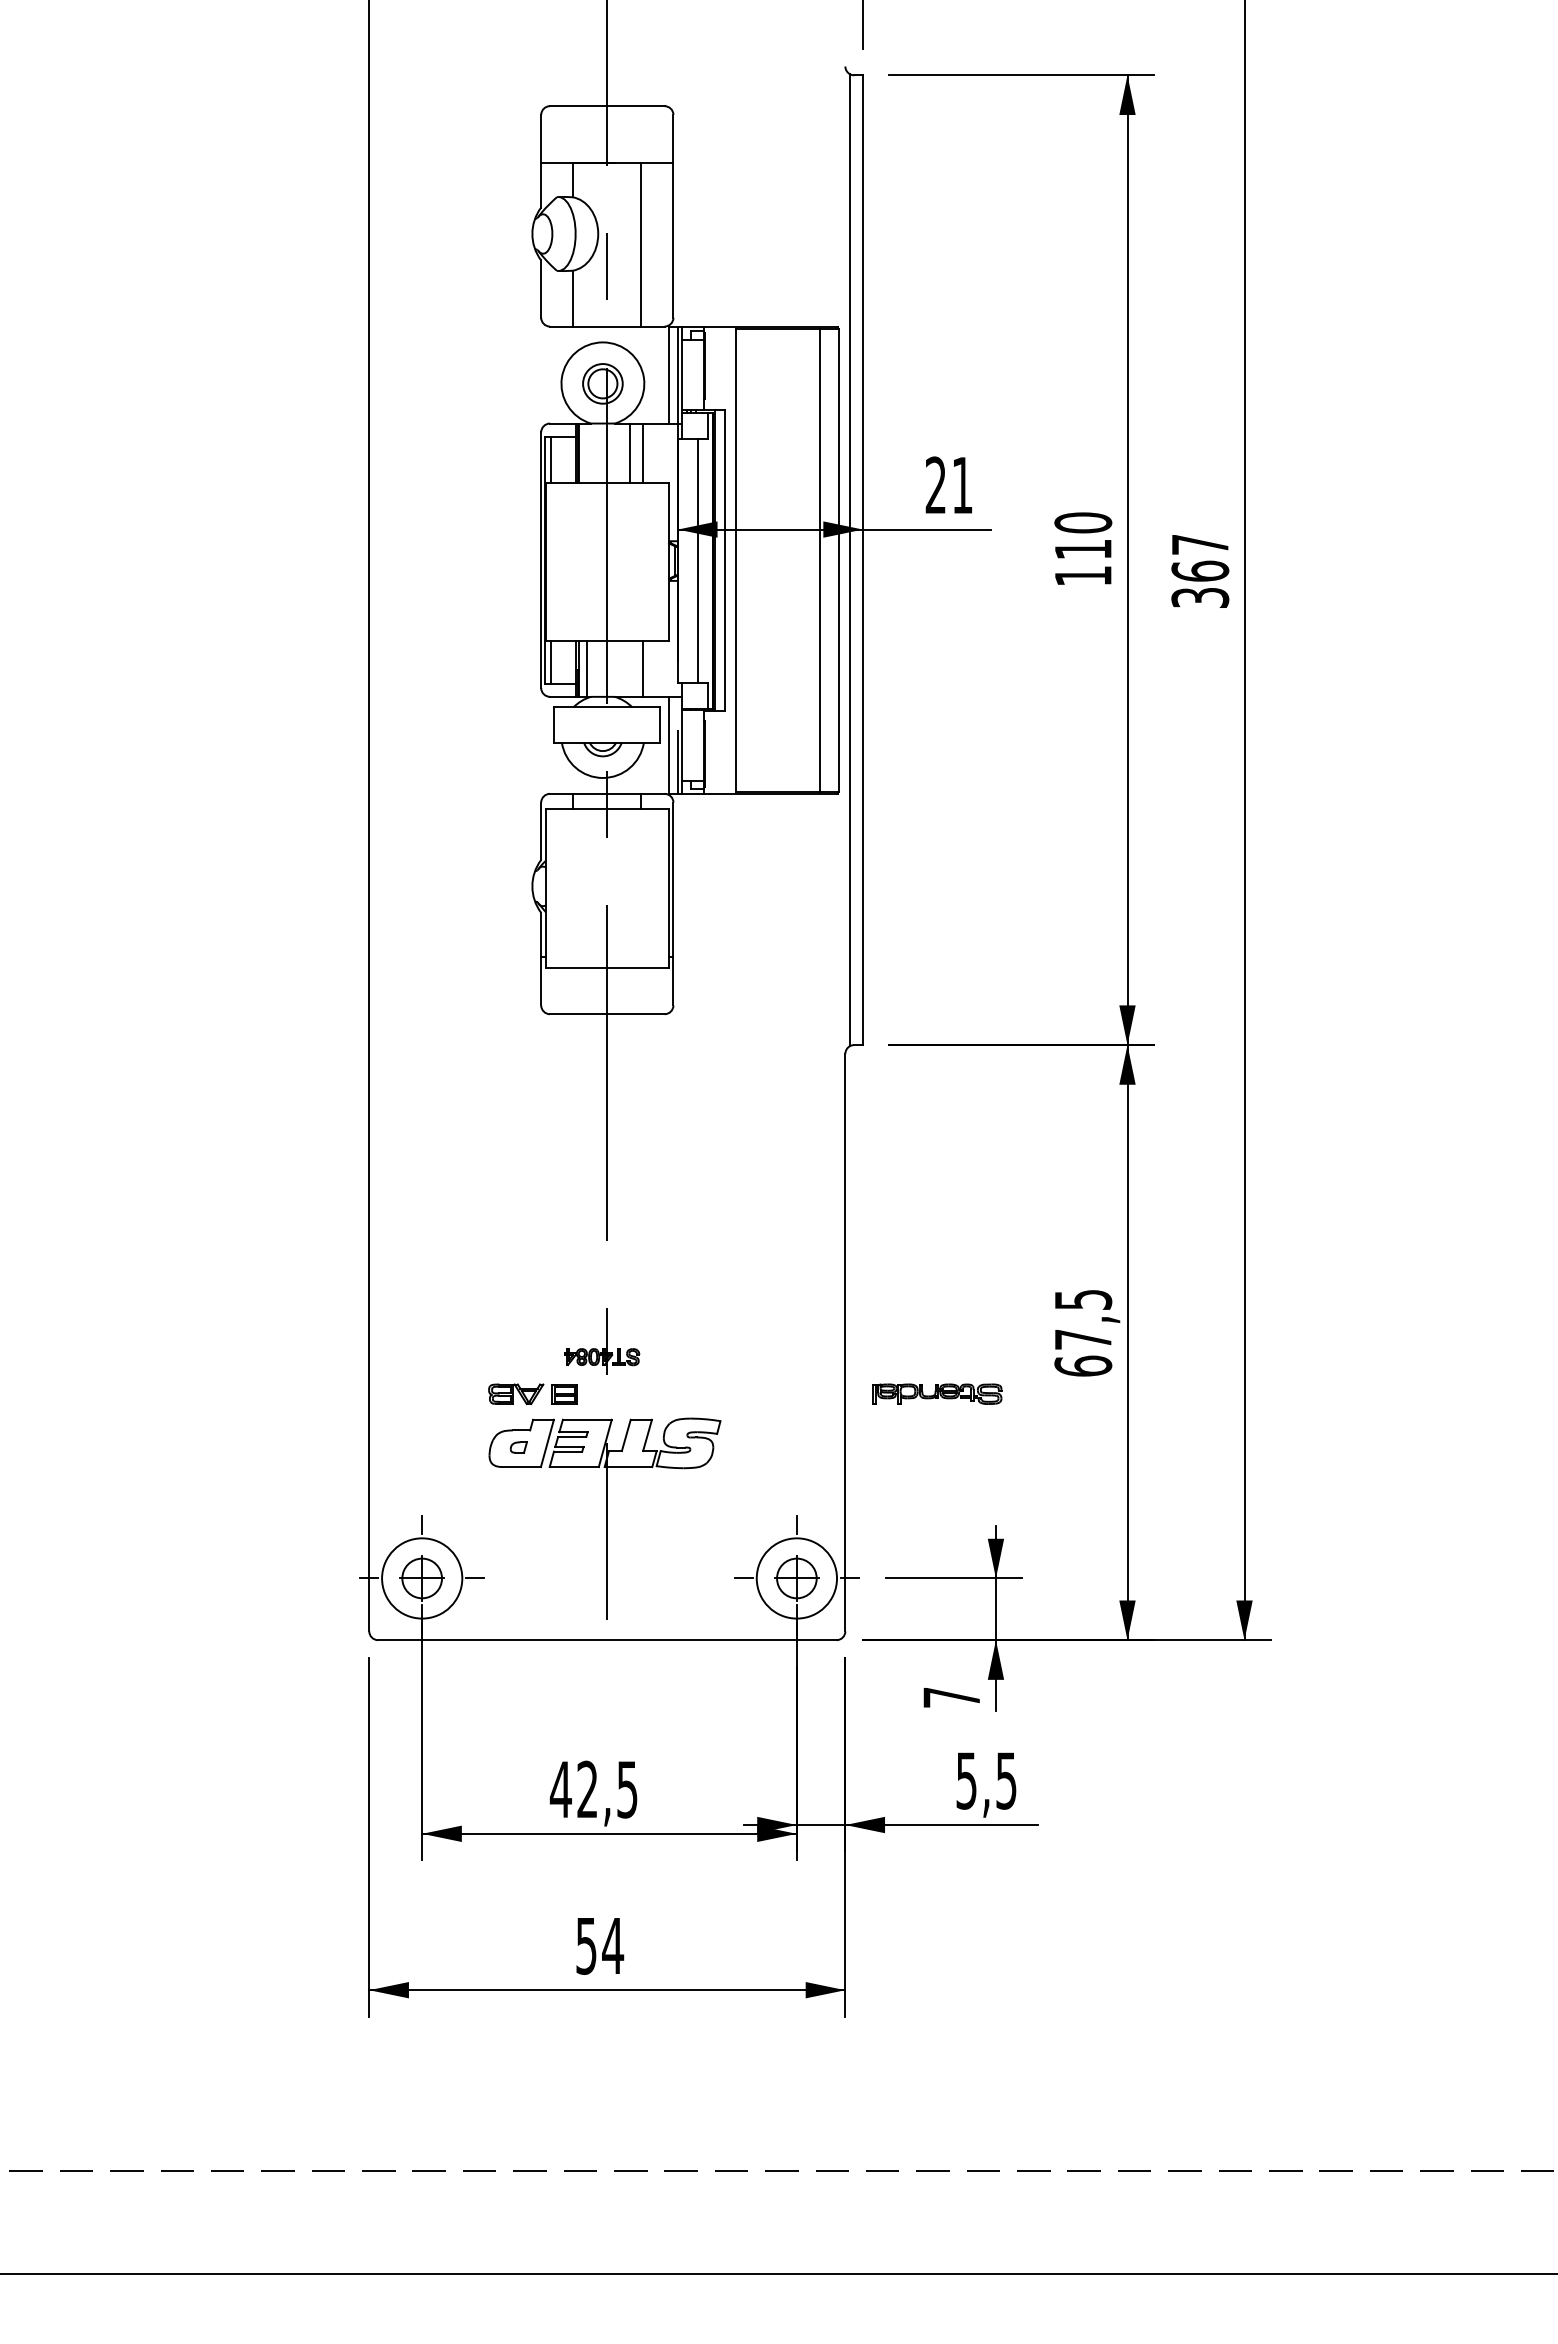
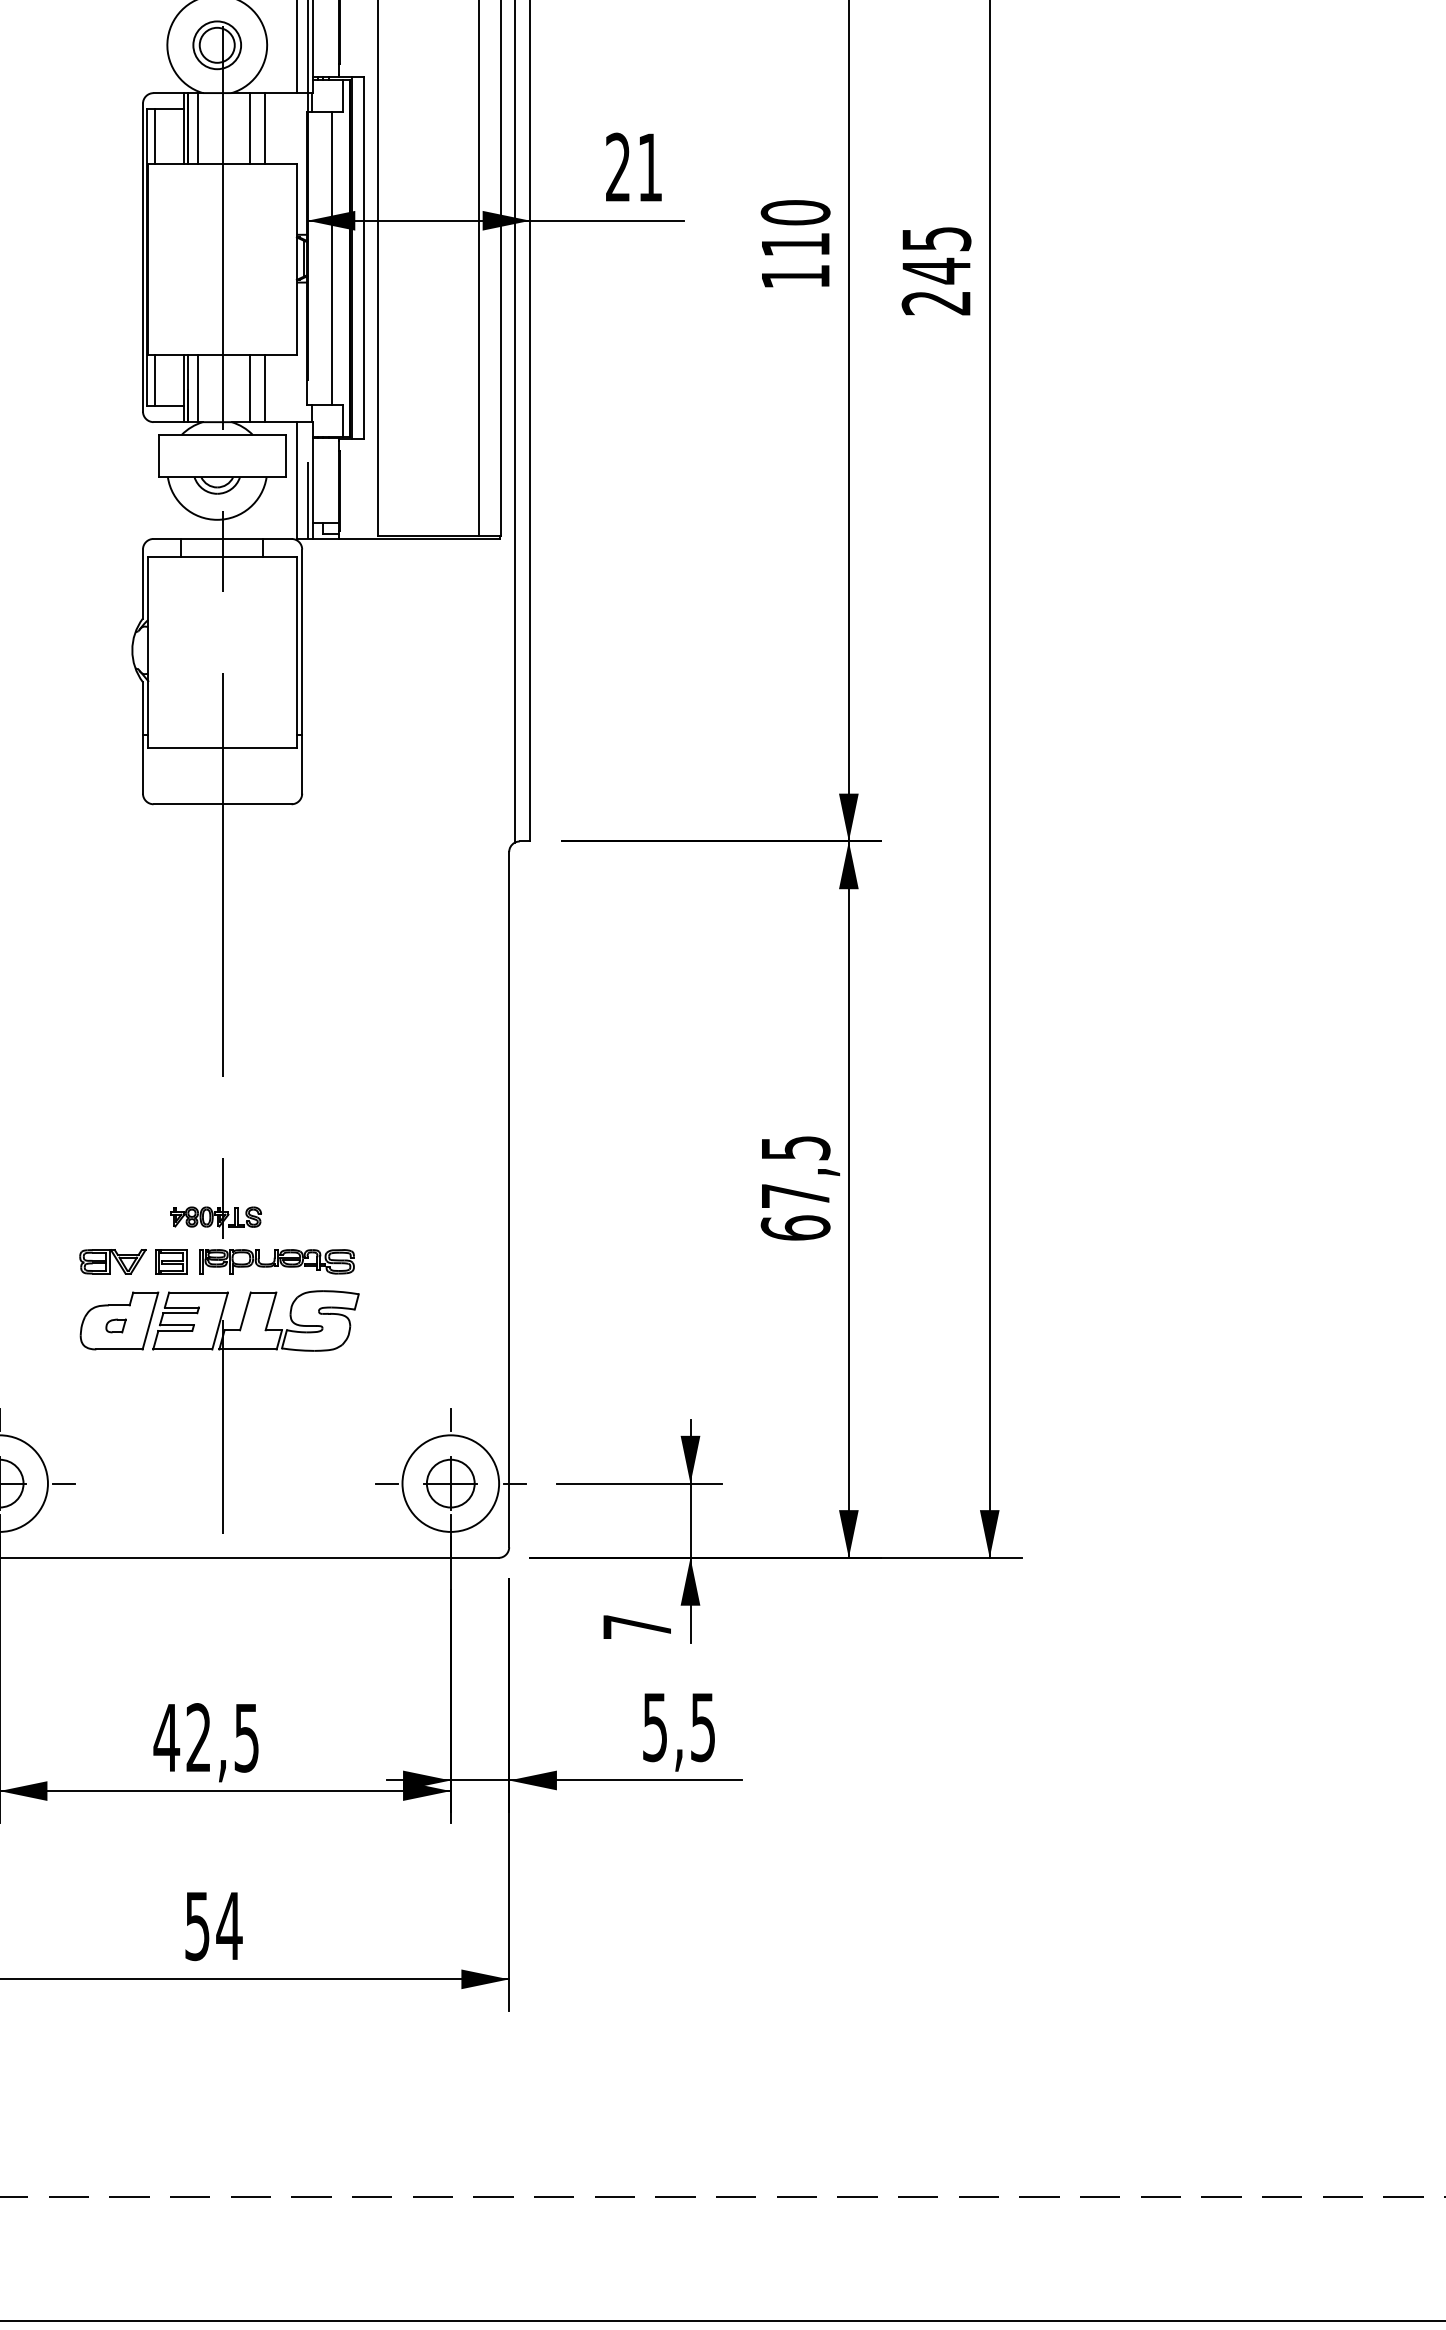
line: (587, 452) -> (198, 127), added
text: (1200, 571) -> (936, 271), 367 -> 245
line: (629, 668) -> (249, 388), added
part: (937, 1393) -> (276, 1260), moved

